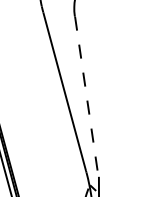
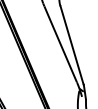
line: (87, 97) -> (72, 45), dashed -> solid

